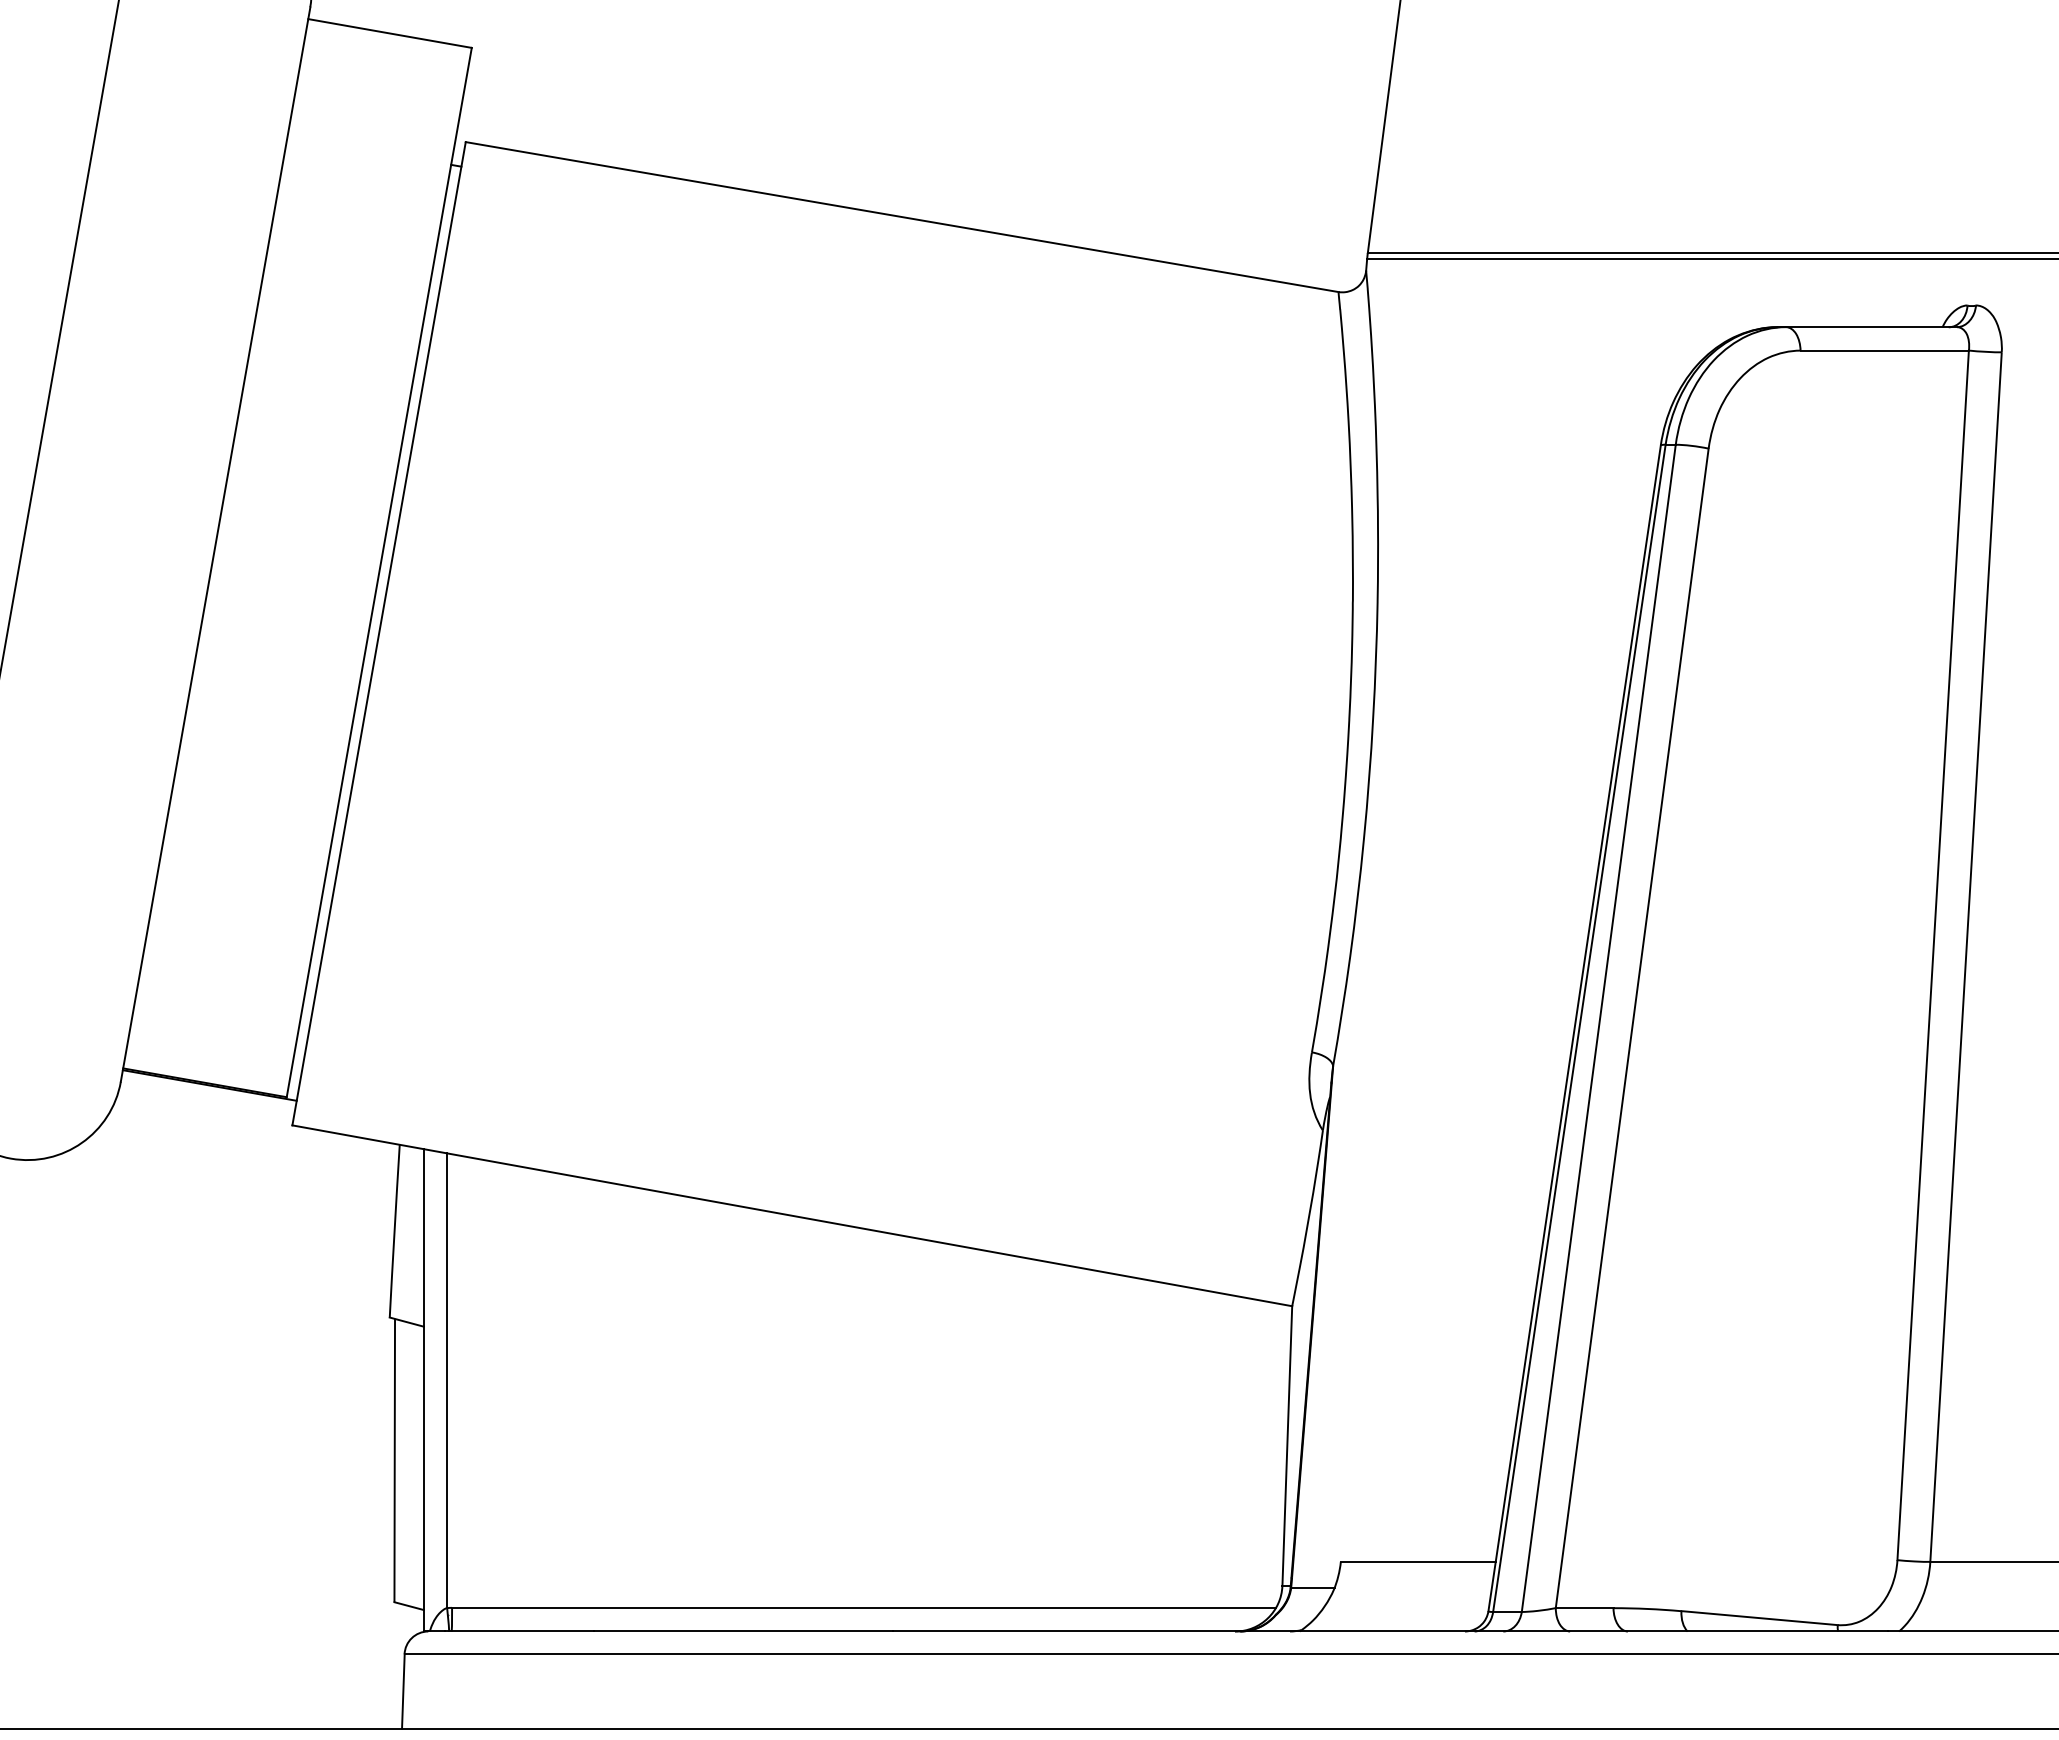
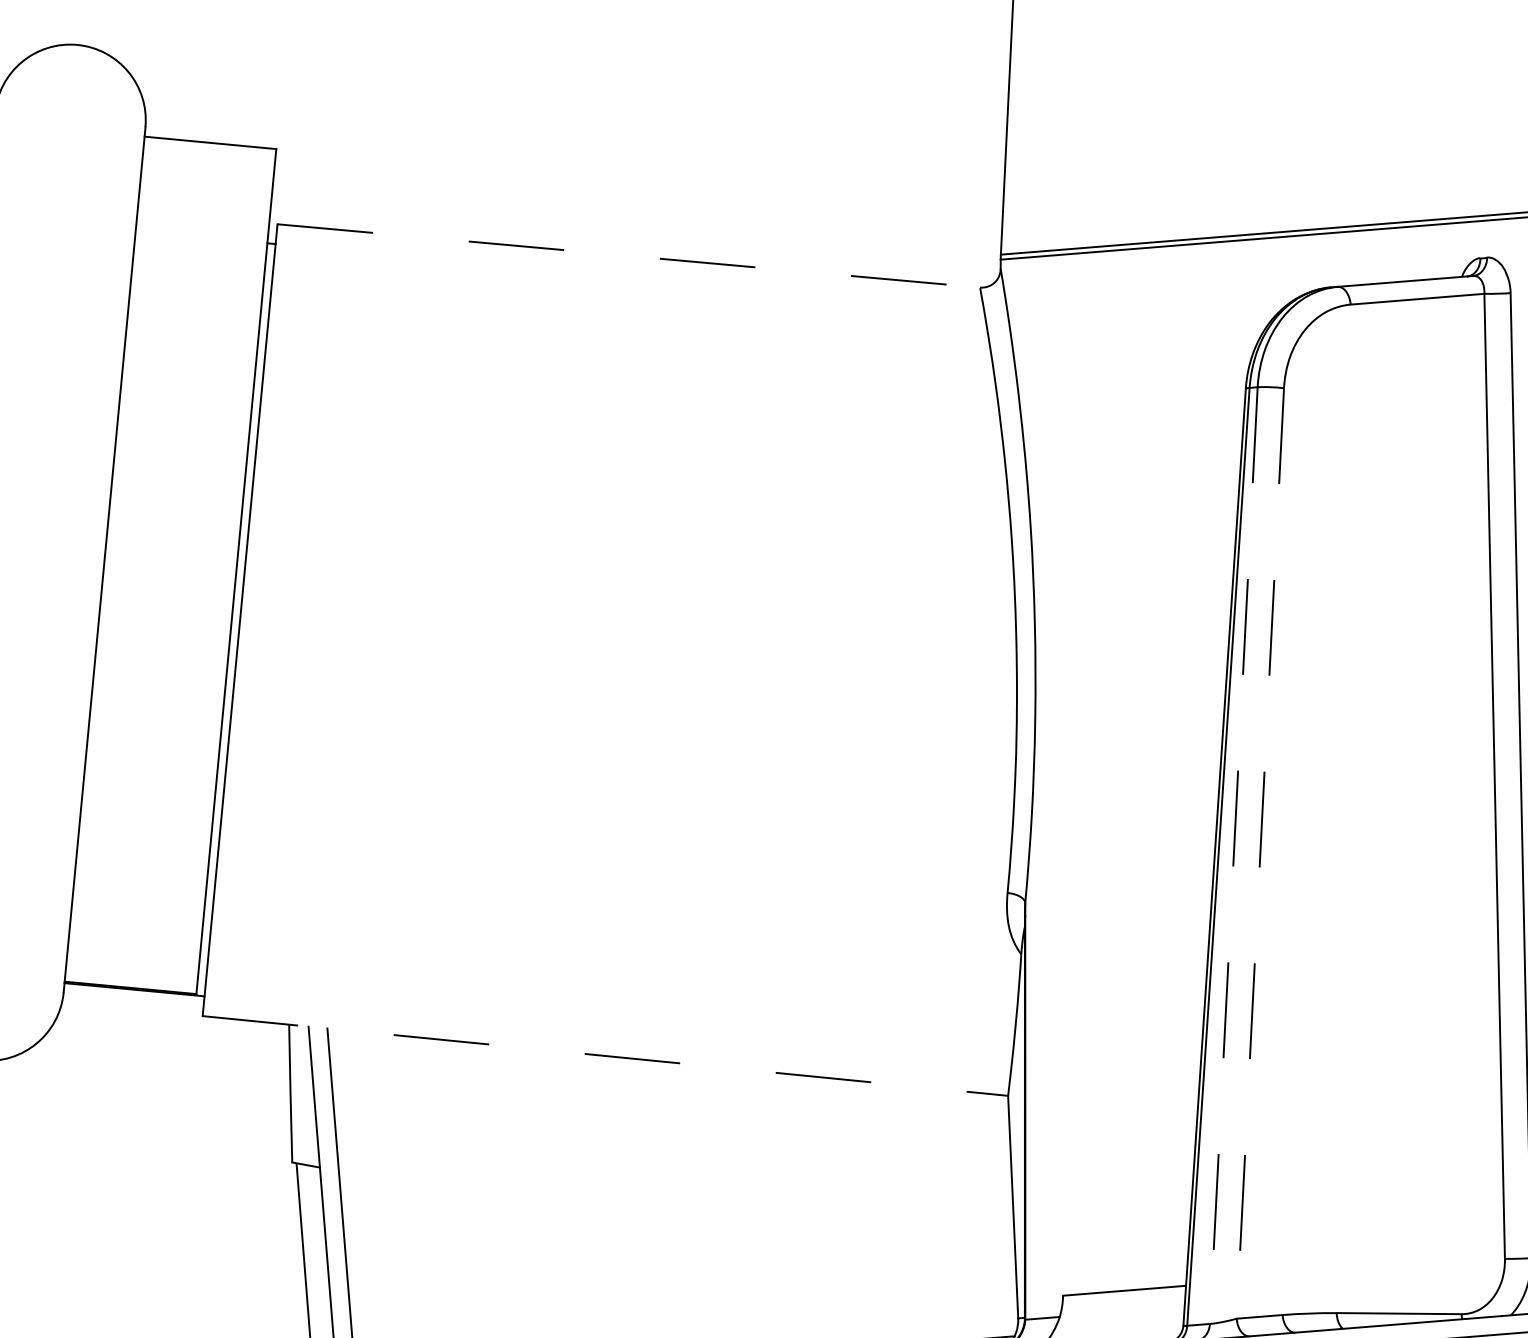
line: (902, 217) -> (629, 256), solid -> dashed
line: (1598, 1028) -> (1233, 855), solid -> dashed
line: (1632, 1028) -> (1260, 853), solid -> dashed
line: (792, 1215) -> (605, 1055), solid -> dashed

